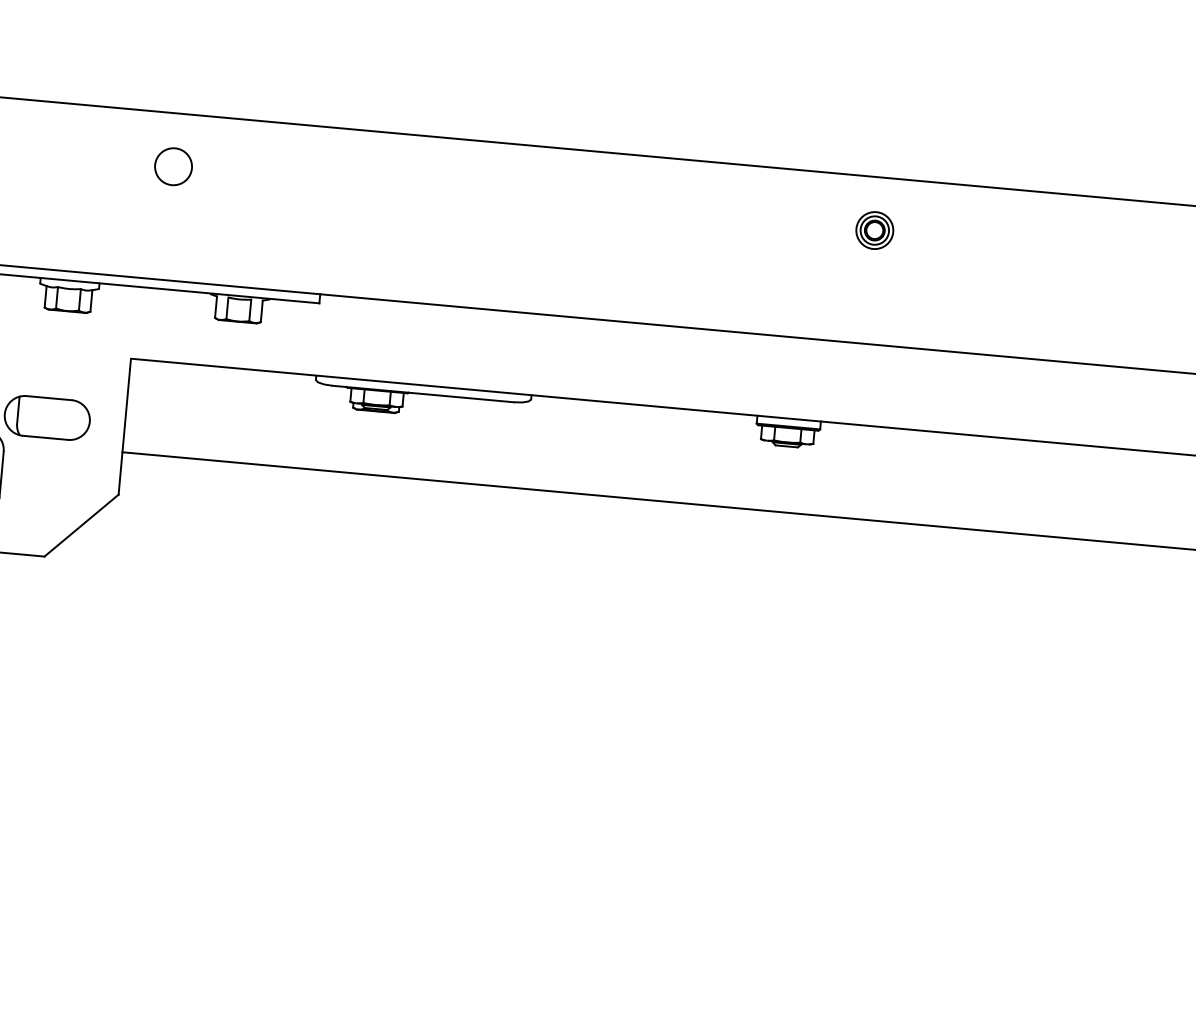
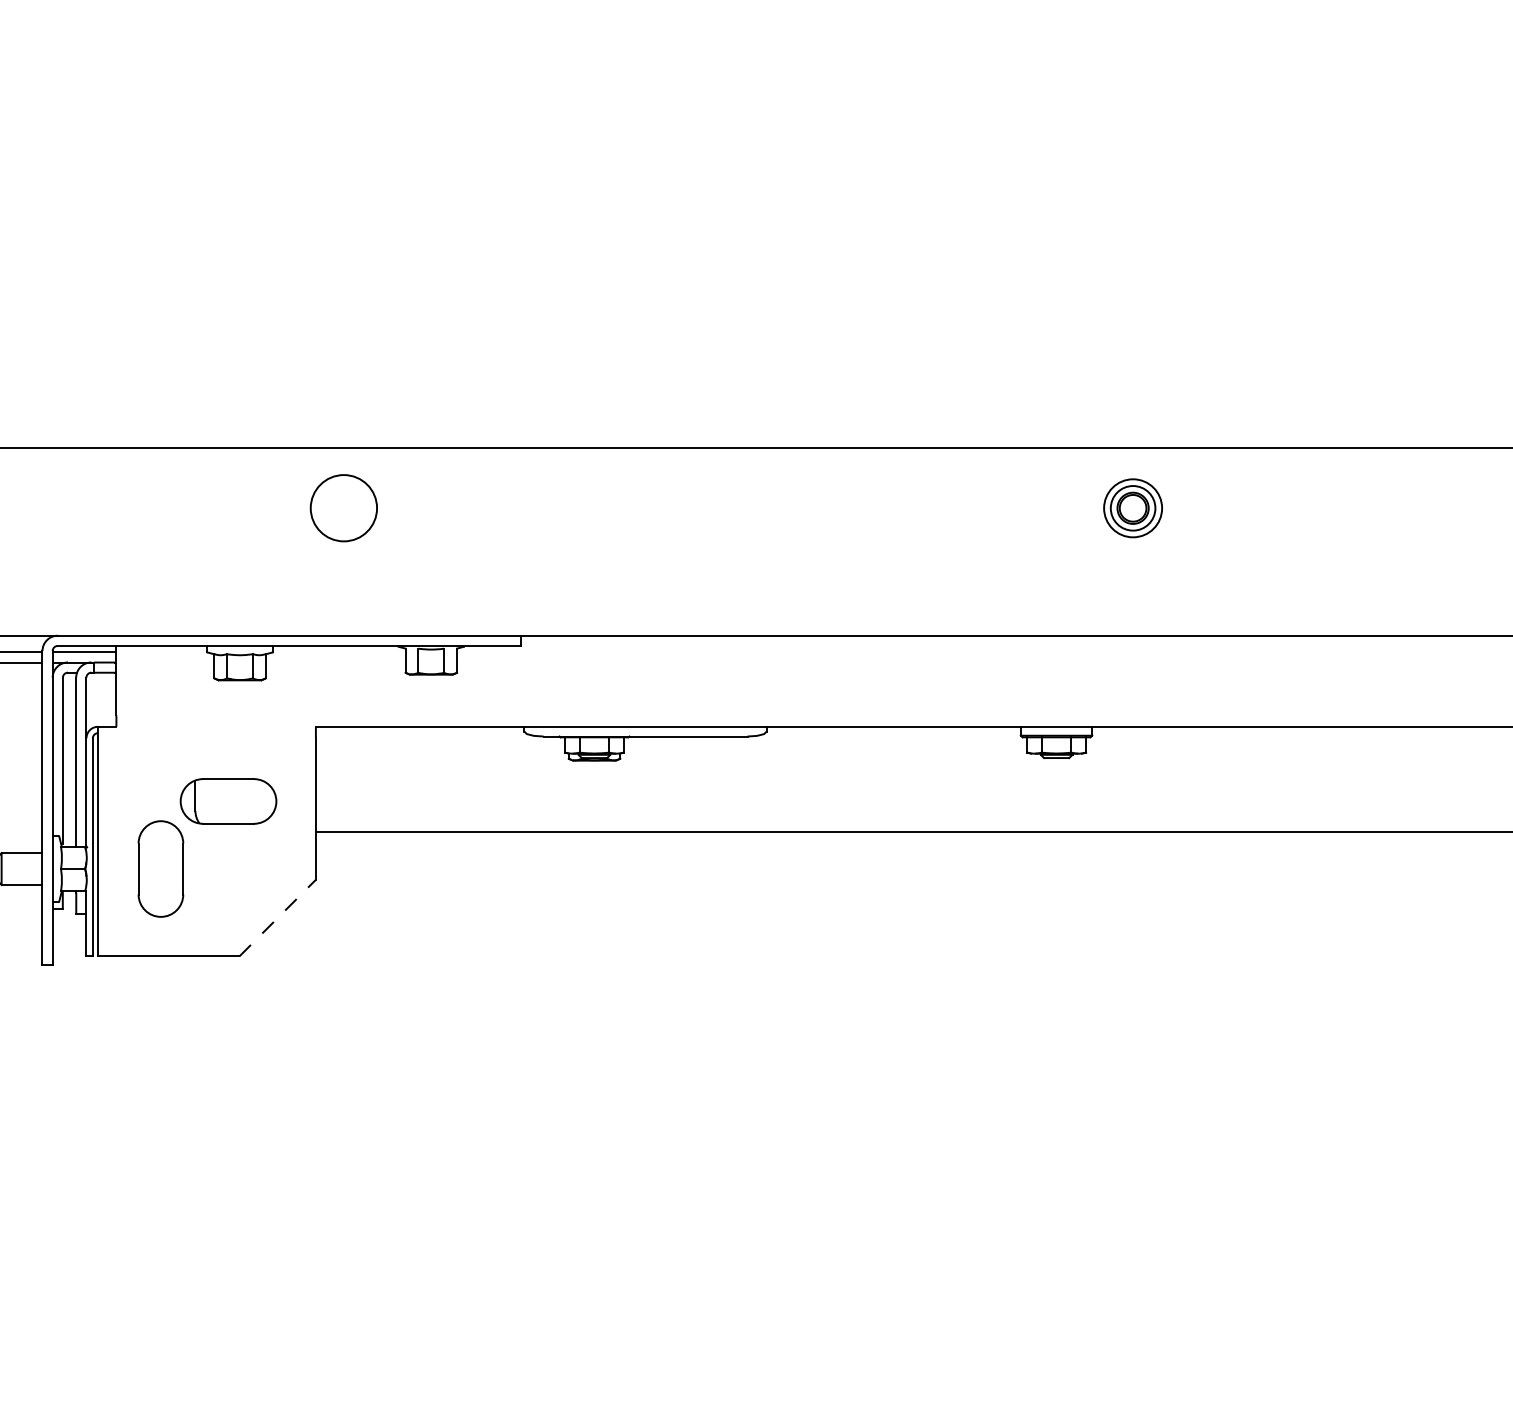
circle: (173, 166) -> (343, 507), size x1.6
part: (874, 229) -> (1132, 507), size x1.4
line: (82, 525) -> (278, 917), solid -> dashed

